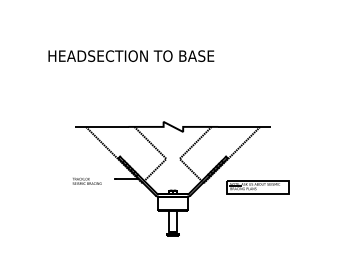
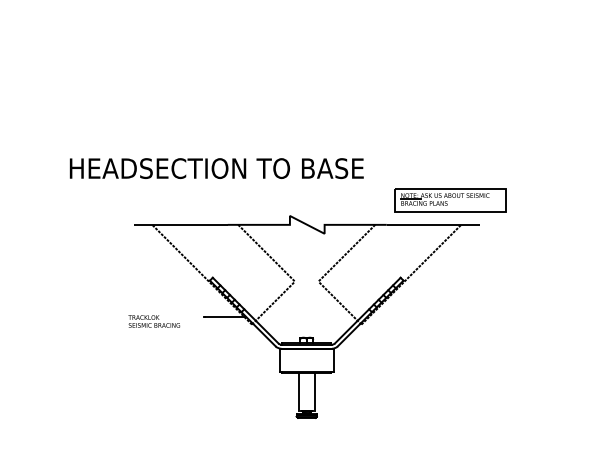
text: (131, 55) -> (217, 167), moved
part: (257, 187) -> (449, 201), moved

